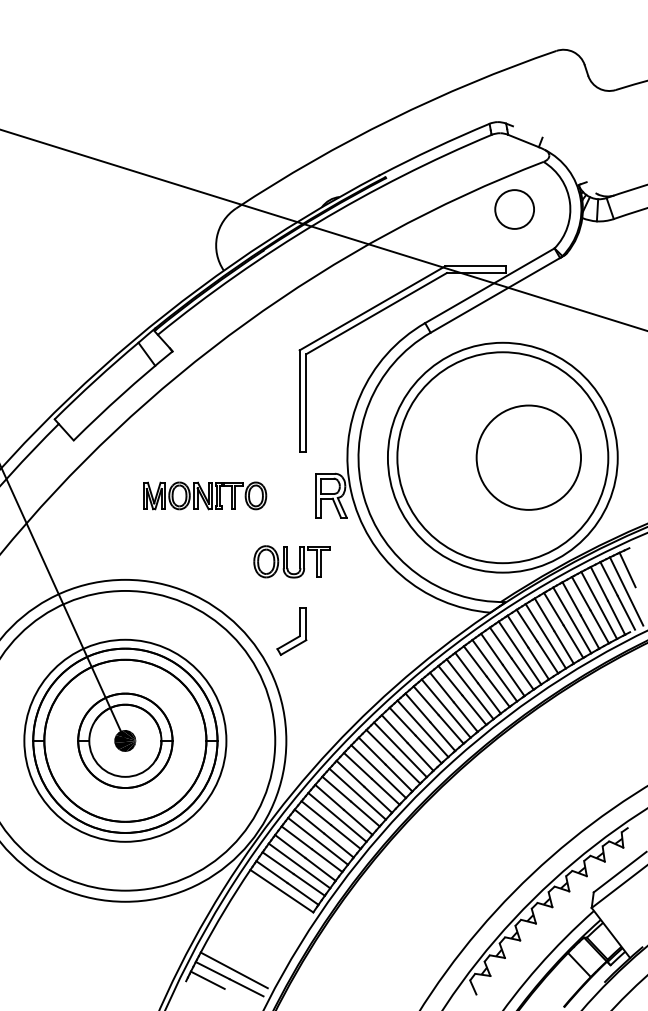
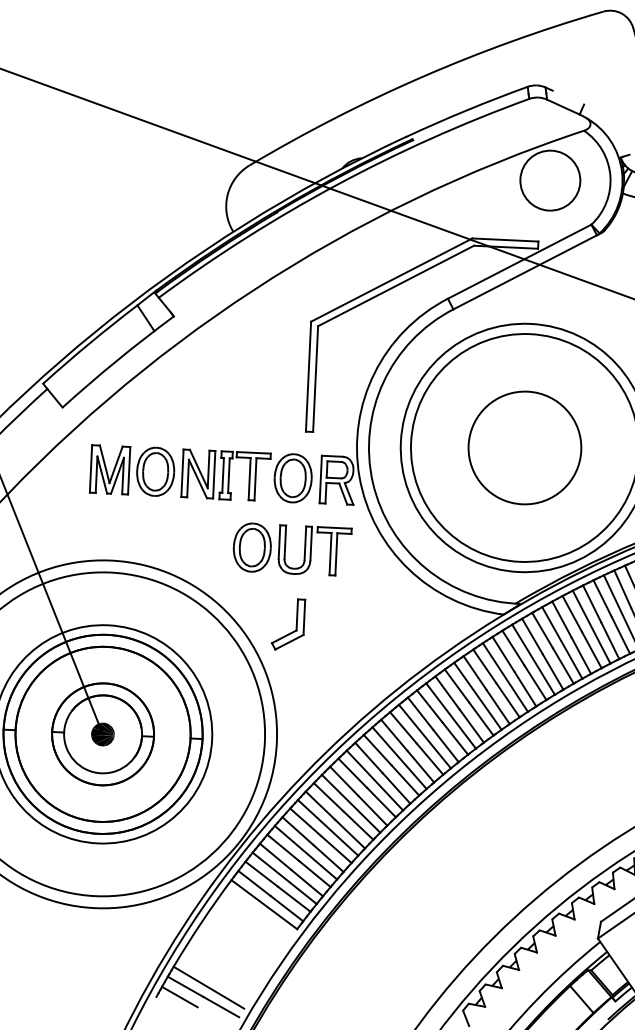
circle: (514, 209) -> (550, 180), size x1.43
circle: (528, 457) -> (524, 447), moved
part: (204, 495) -> (200, 473), size x1.67
part: (291, 561) -> (291, 549), size x1.43

